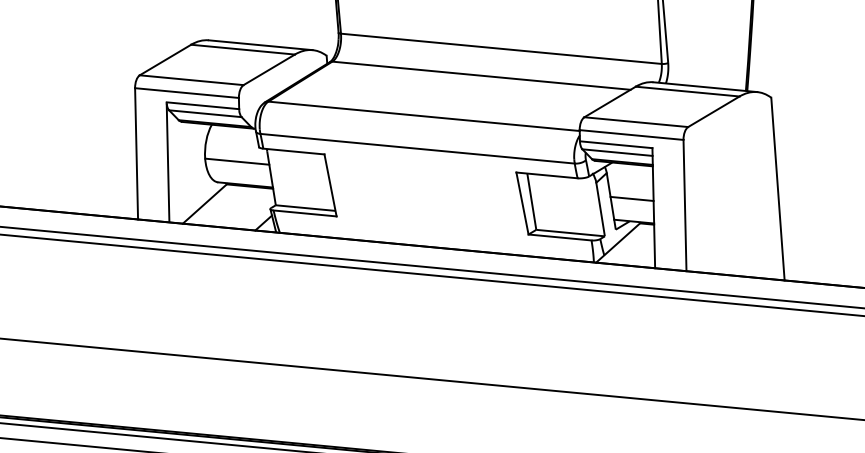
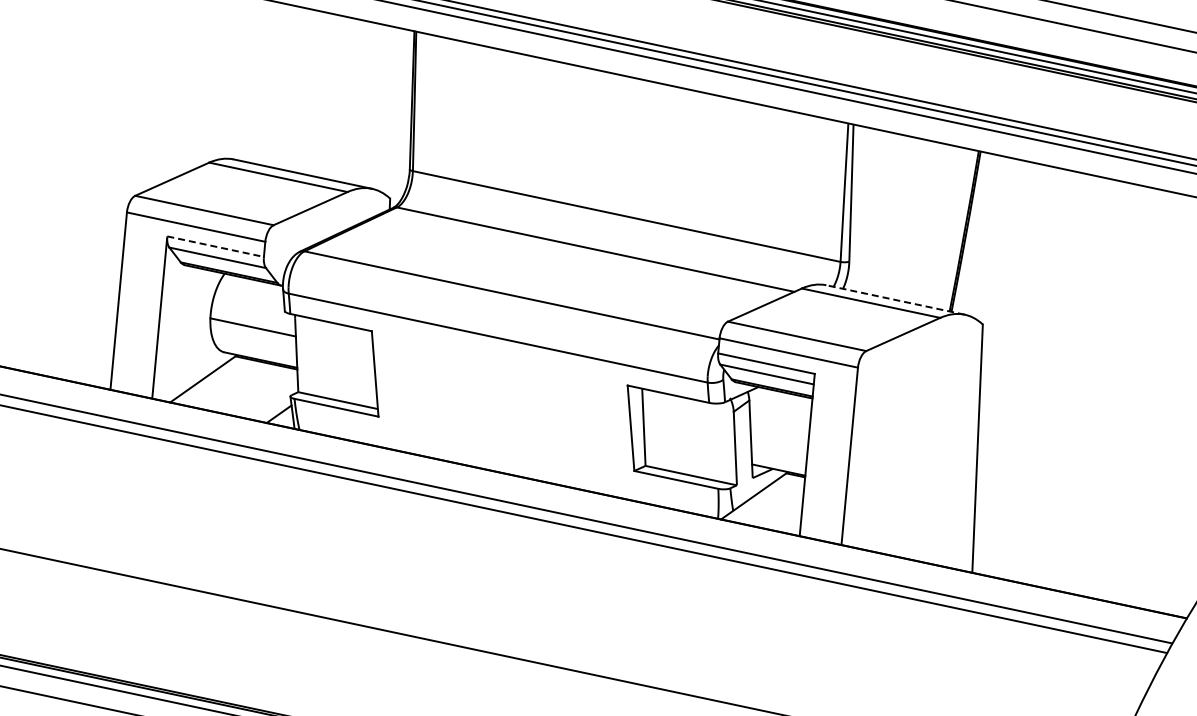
line: (705, 86) -> (895, 299), solid -> dashed
line: (203, 105) -> (216, 246), solid -> dashed
line: (632, 199) -> (779, 439), removed

